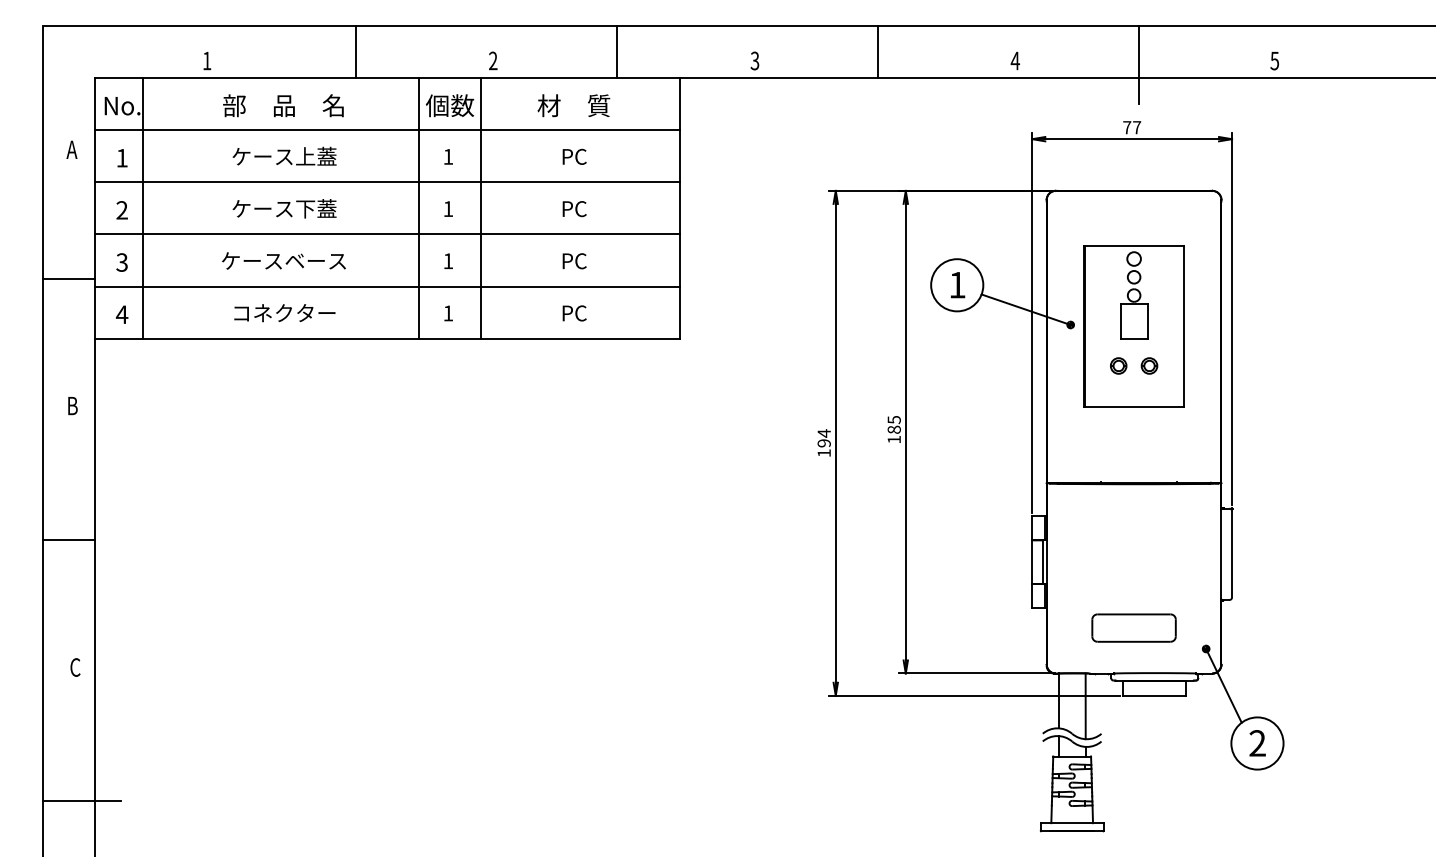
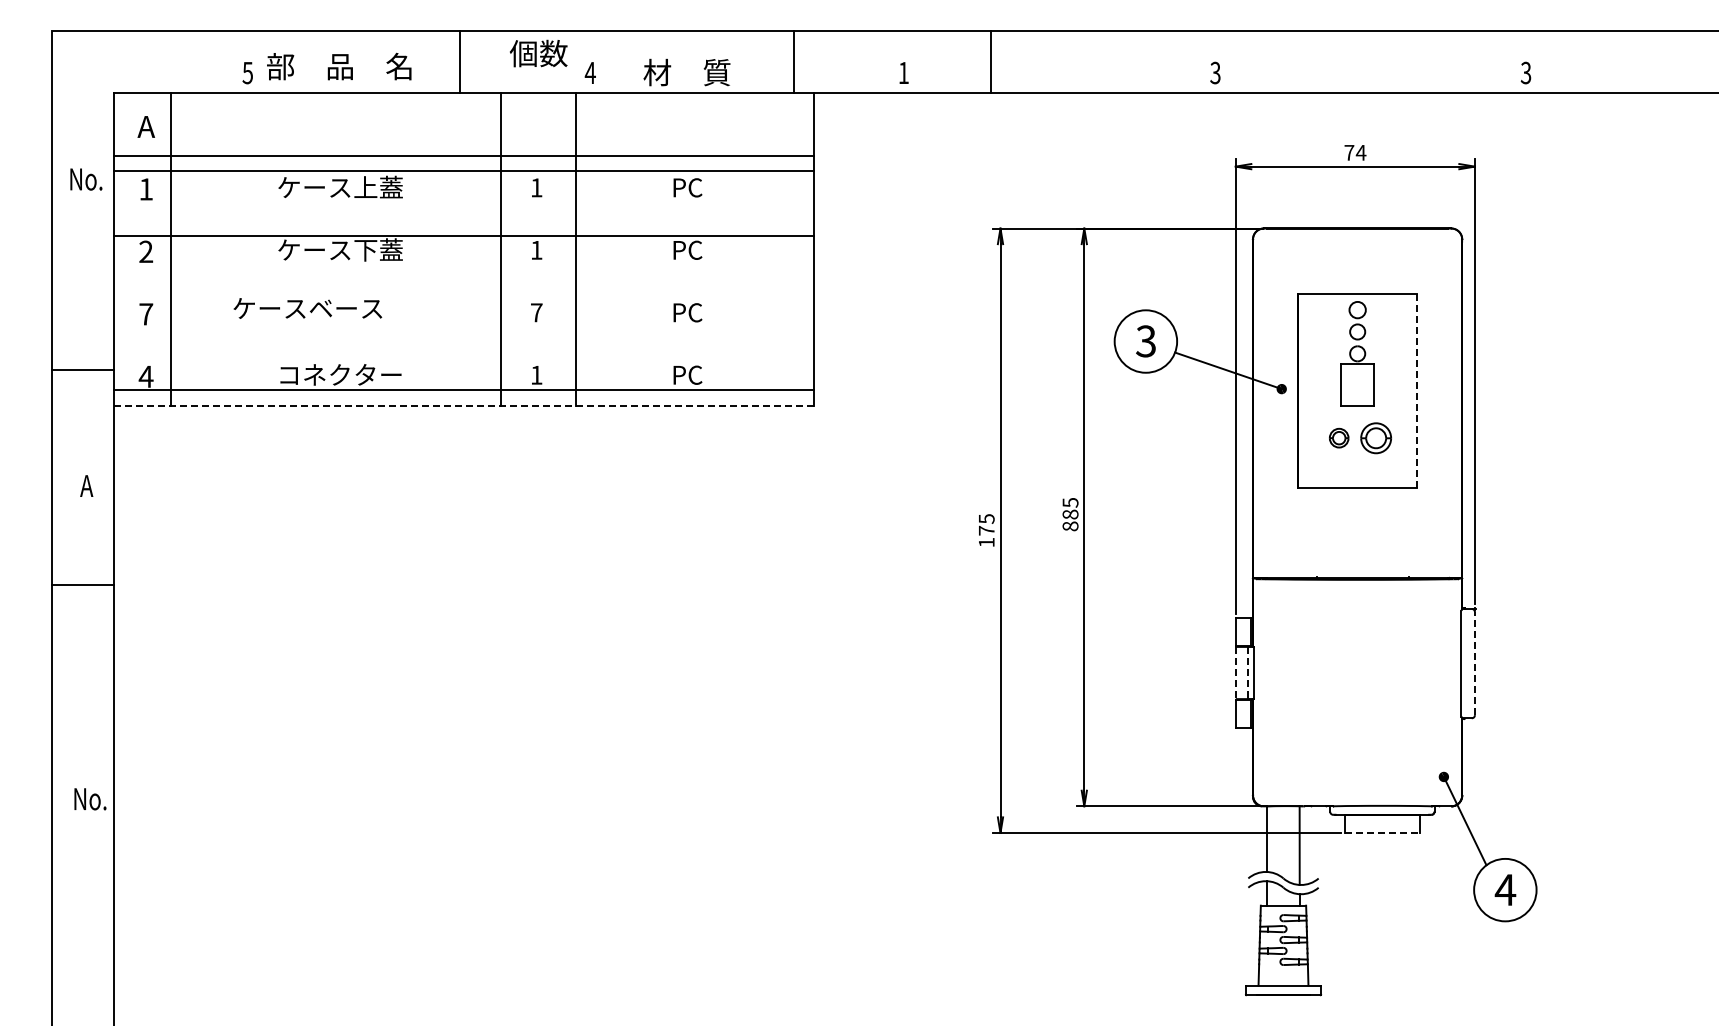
line: (356, 51) -> (460, 61), moved
line: (616, 51) -> (793, 61), moved
line: (878, 51) -> (991, 61), moved
text: (492, 60) -> (589, 72), 2 -> 4
text: (754, 60) -> (903, 72), 3 -> 1
text: (1015, 60) -> (1215, 72), 4 -> 3
text: (1275, 60) -> (1526, 72), 5 -> 3
text: (206, 61) -> (247, 73), 1 -> 5
line: (1138, 64) -> (1363, 77), removed
text: (283, 105) -> (339, 66), moved
text: (449, 105) -> (538, 53), moved
text: (573, 105) -> (686, 72), moved
text: (122, 106) -> (146, 127), No. -> A
text: (1136, 127) -> (1360, 152), 77 -> 74
text: (72, 149) -> (86, 179), A -> No.
line: (387, 182) -> (463, 171), moved
line: (387, 234) -> (463, 235), moved
text: (283, 261) -> (307, 308), moved
text: (448, 261) -> (536, 312), 1 -> 7
text: (122, 262) -> (146, 314), 3 -> 7
line: (68, 278) -> (82, 369), moved
text: (956, 285) -> (1145, 341), 1 -> 3
line: (387, 286) -> (463, 390), moved
line: (1184, 327) -> (1417, 391), solid -> dashed
line: (387, 338) -> (463, 405), solid -> dashed
part: (1149, 365) -> (1375, 437), size x1.6
text: (72, 405) -> (86, 485), B -> A
text: (824, 438) -> (986, 524), 194 -> 175
text: (894, 439) -> (1070, 526), 185 -> 885
line: (68, 540) -> (82, 585), moved
line: (1231, 554) -> (1474, 663), solid -> dashed
line: (1032, 562) -> (1235, 673), solid -> dashed
line: (1042, 562) -> (1248, 673), solid -> dashed
part: (1133, 627) -> (1357, 751), removed
text: (75, 666) -> (90, 798), C -> No.
line: (1154, 695) -> (1382, 832), solid -> dashed
text: (1257, 742) -> (1505, 889), 2 -> 4
line: (82, 800) -> (98, 958), removed

